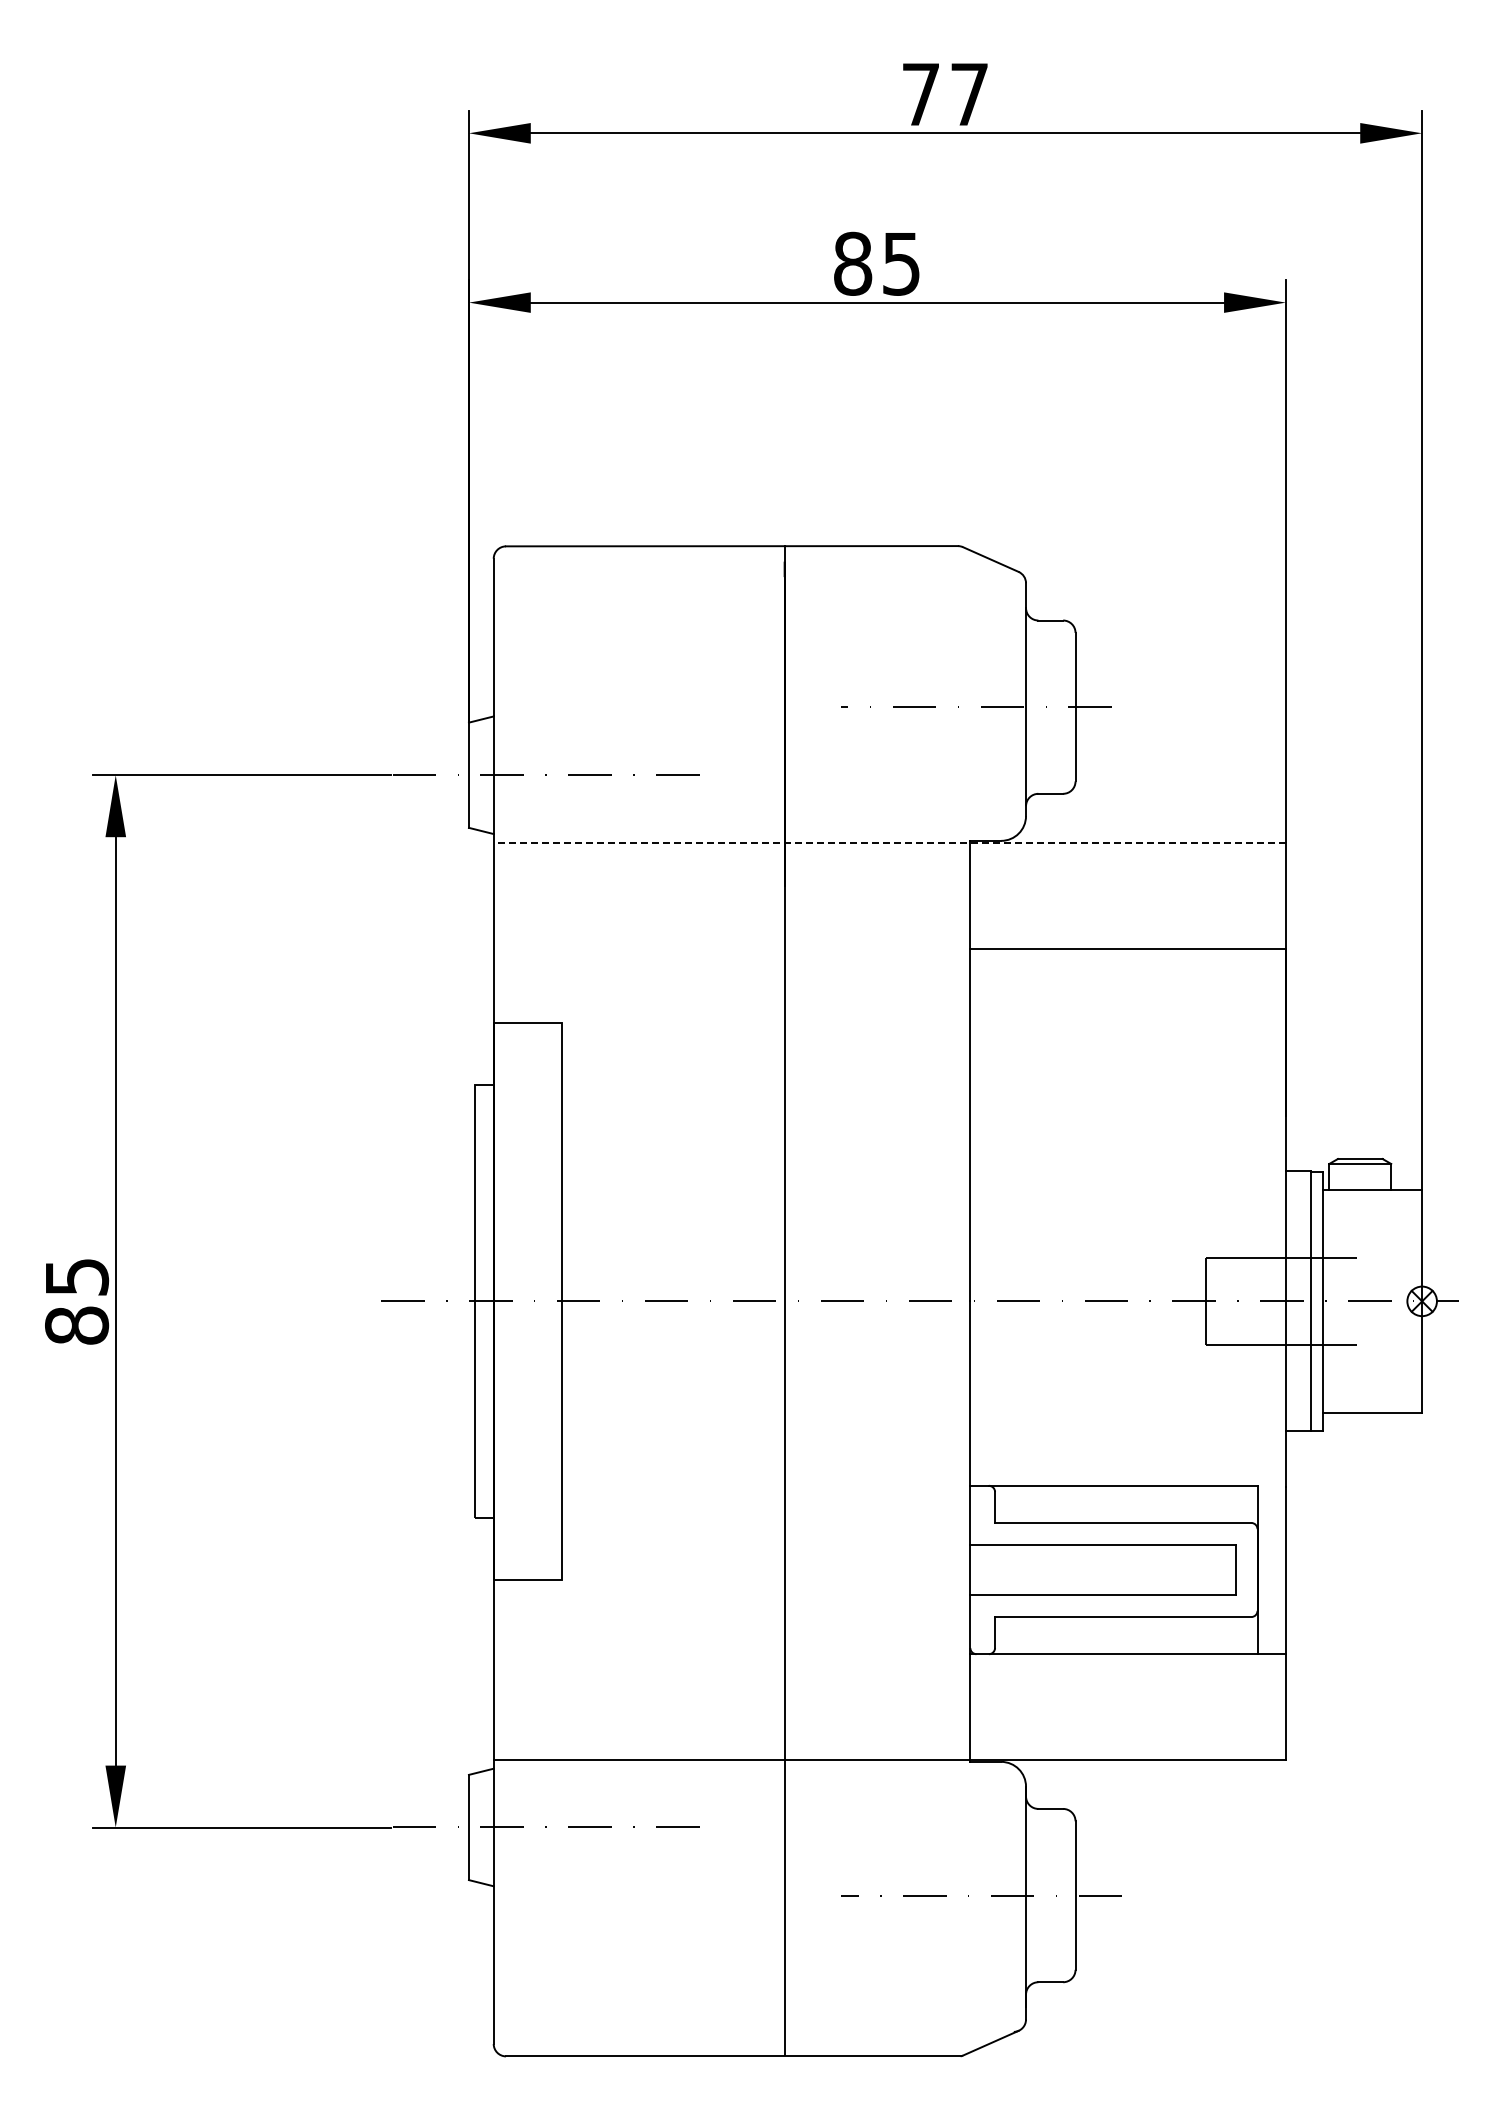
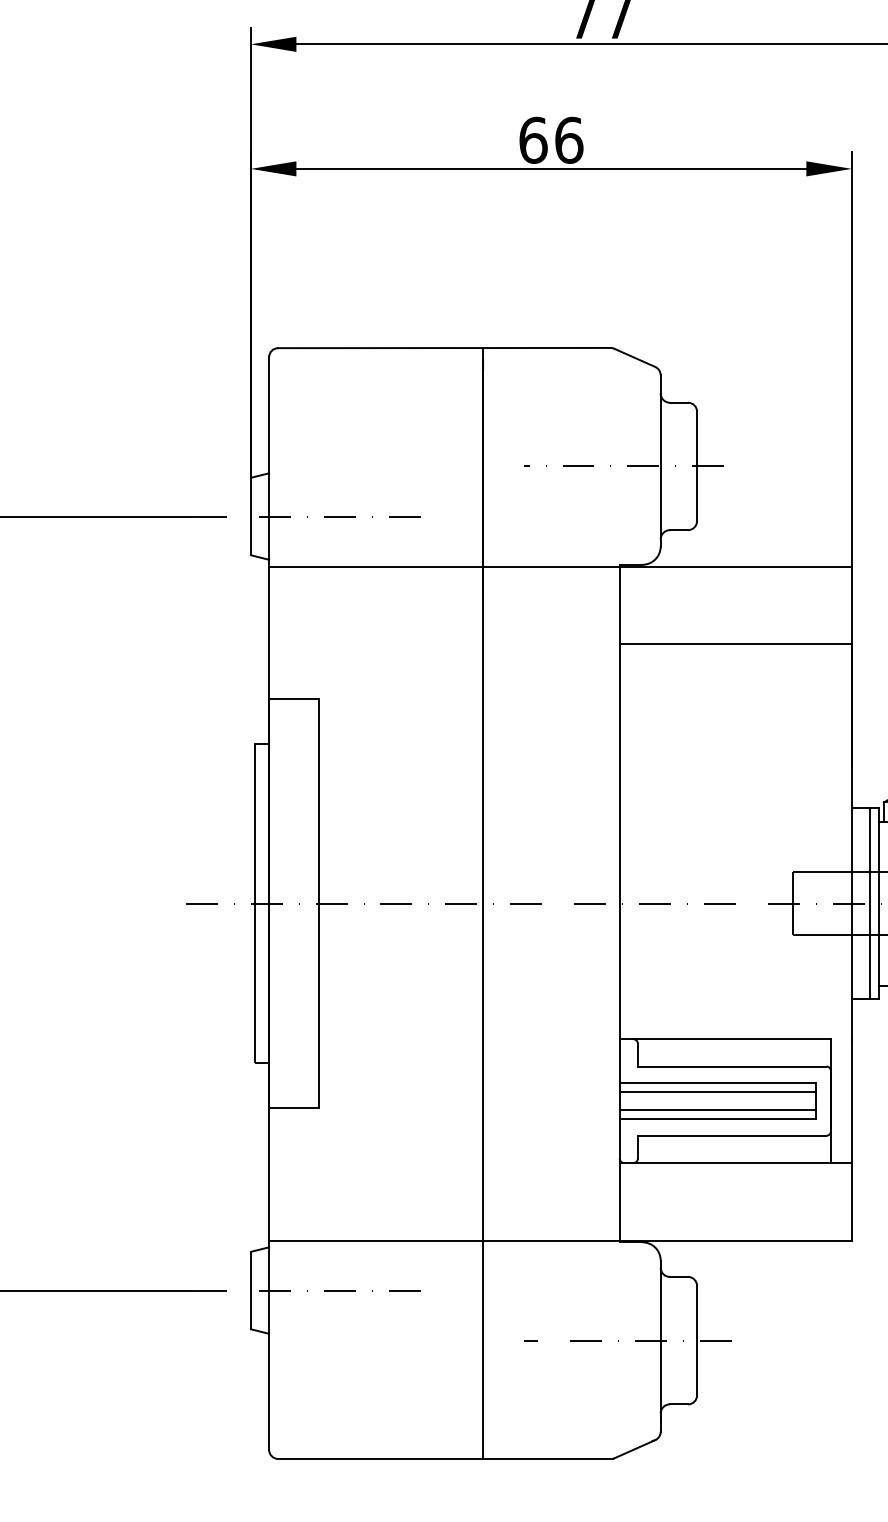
text: (877, 263) -> (551, 140), 85 -> 66
line: (889, 843) -> (560, 566), dashed -> solid
line: (1103, 1557) -> (717, 1091), added
line: (1103, 1582) -> (717, 1110), added

